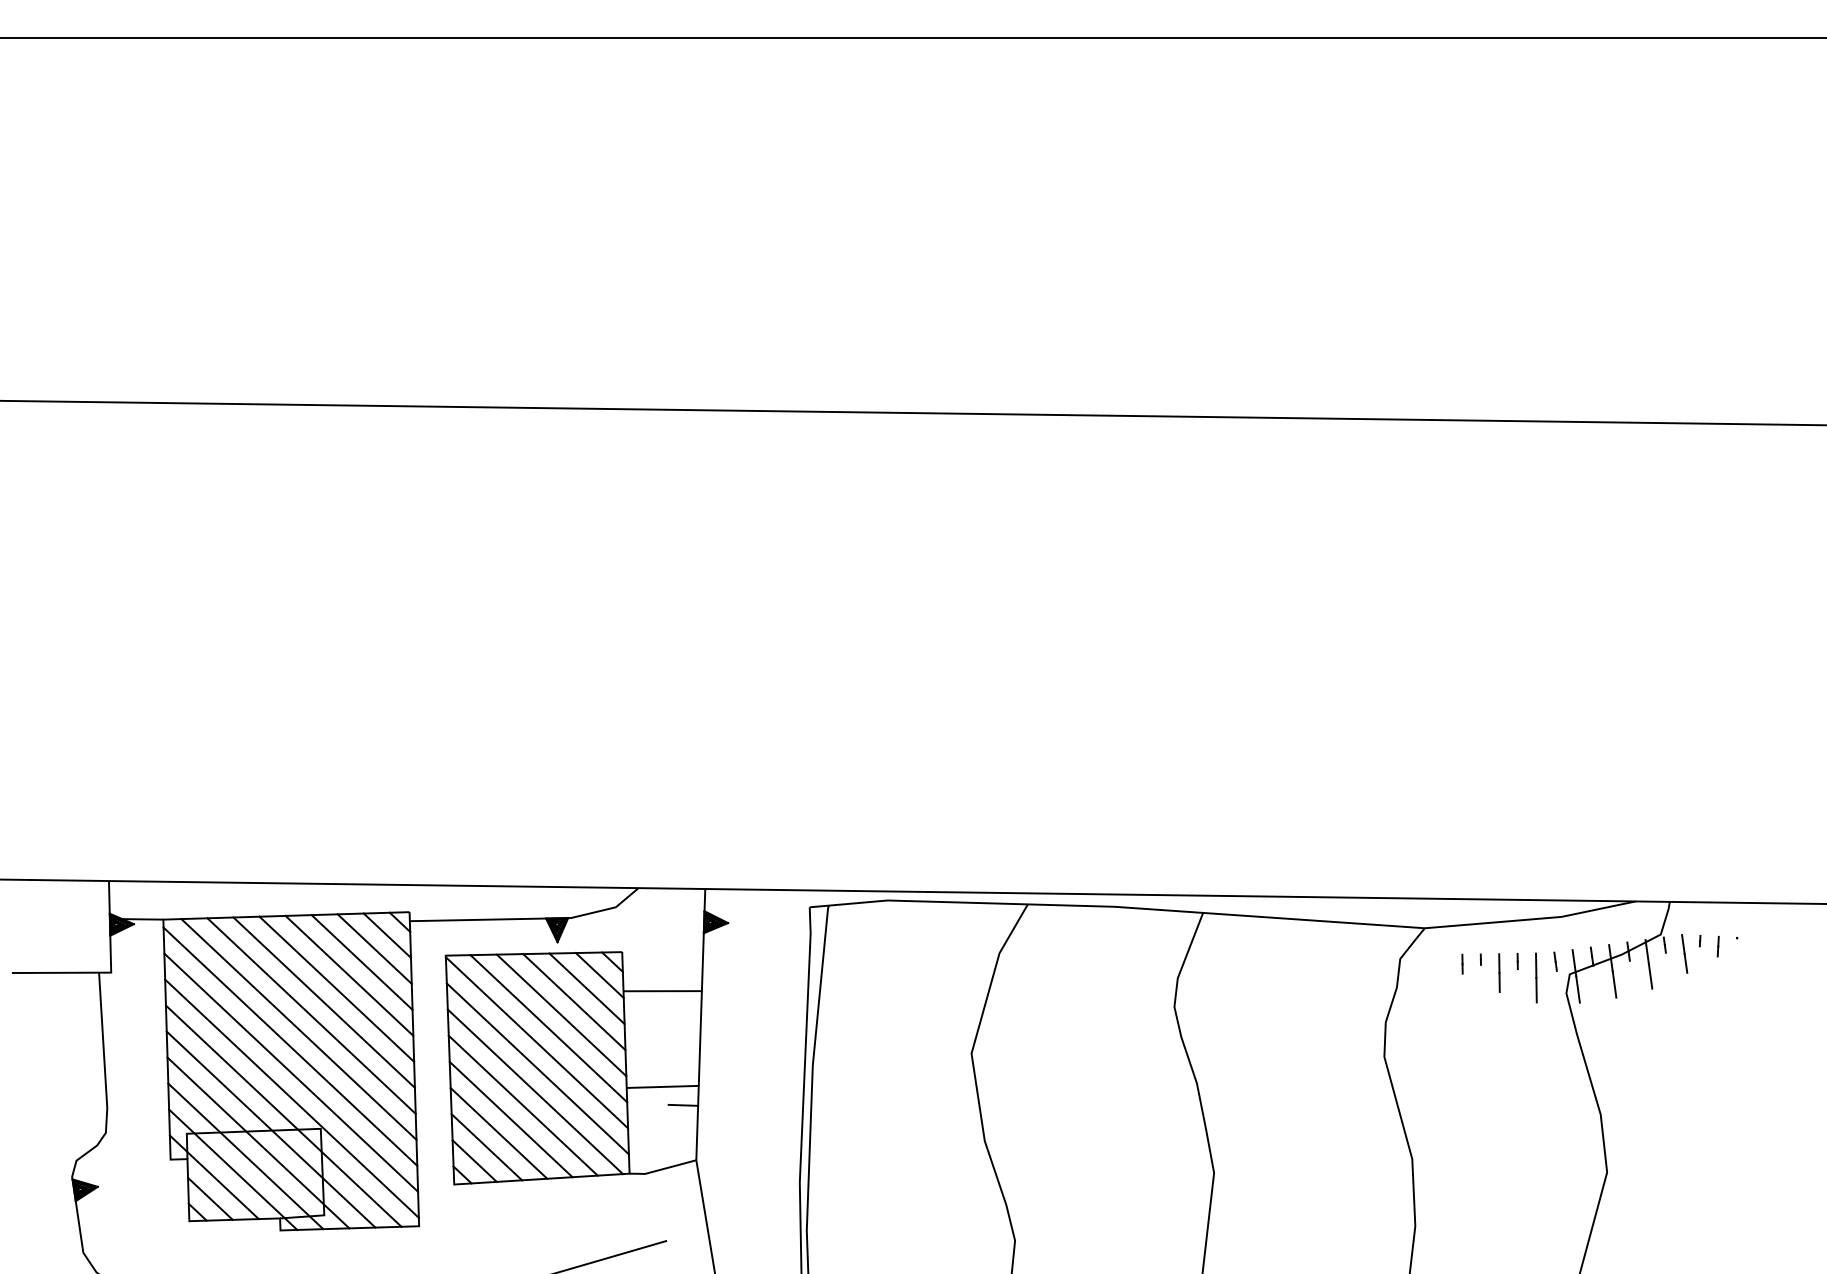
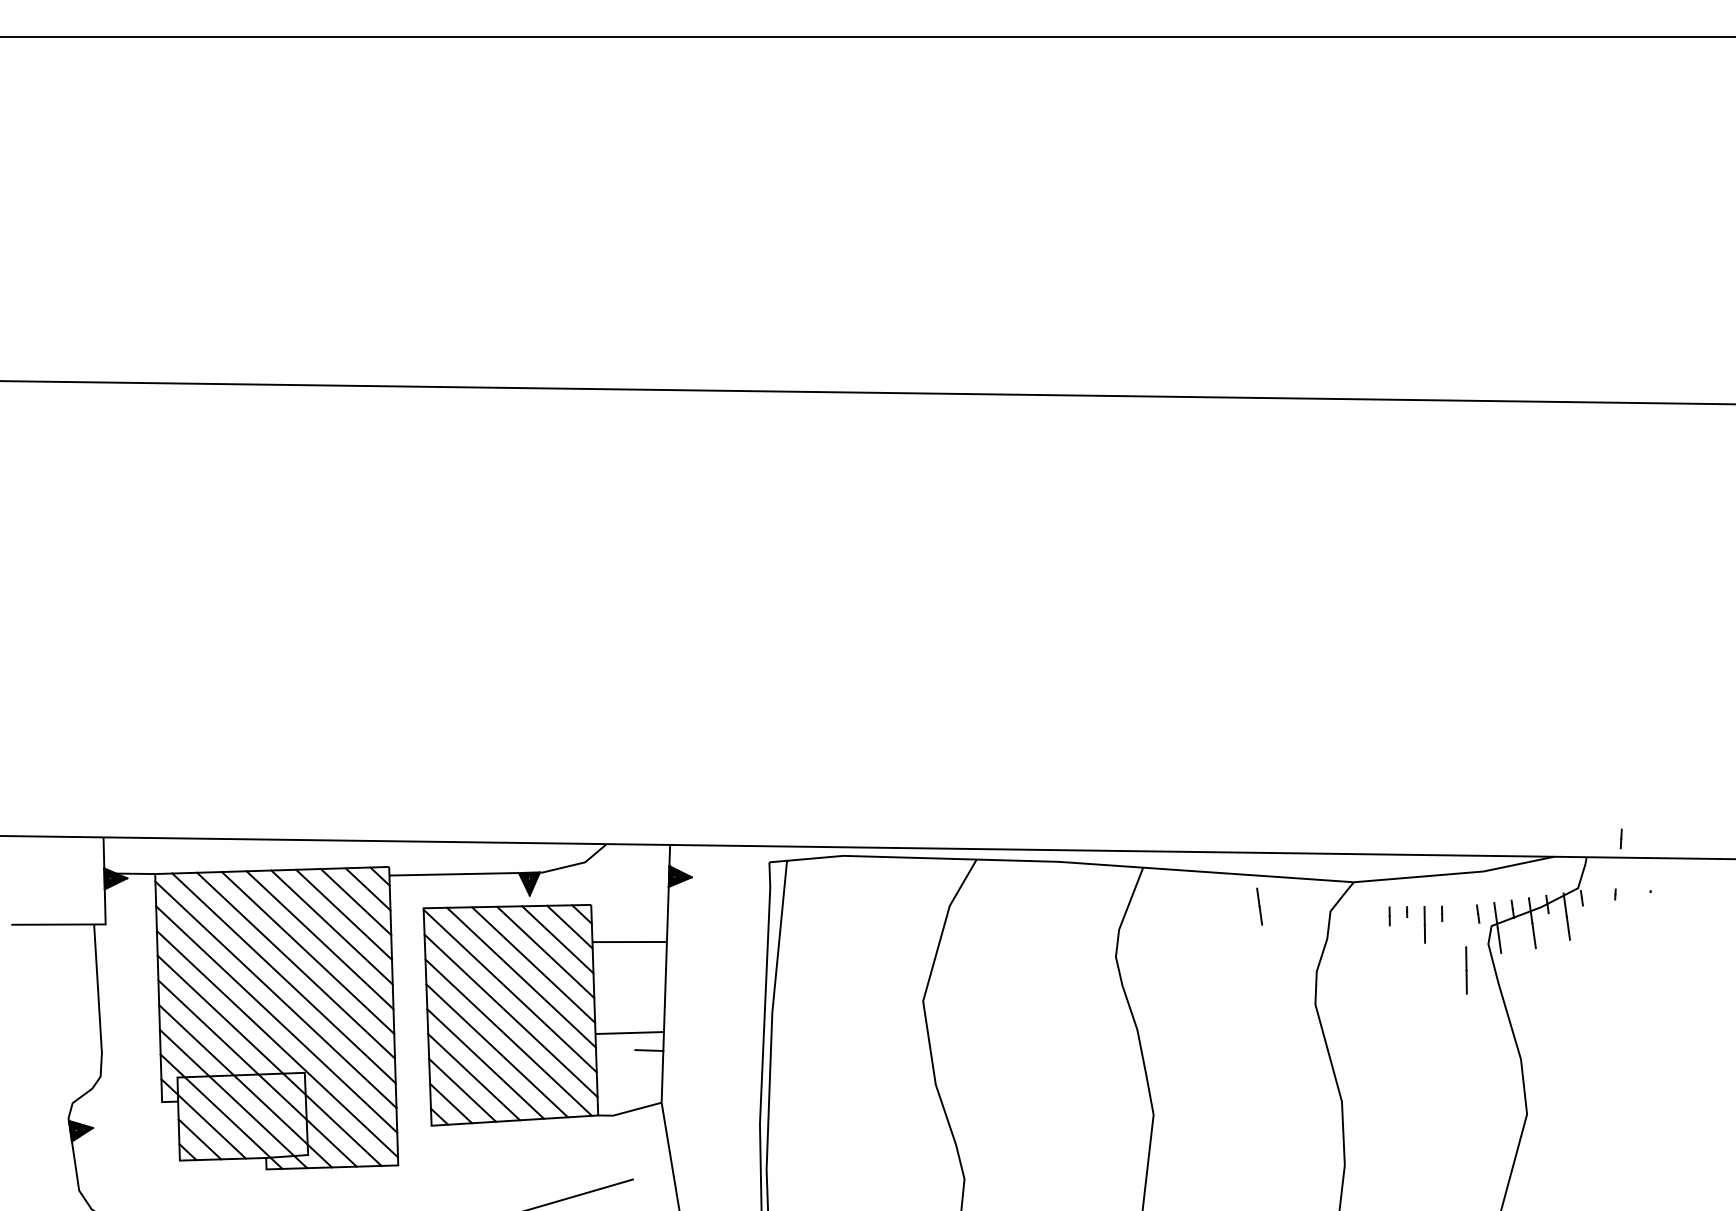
line: (1717, 946) -> (1620, 838), moved
line: (1684, 953) -> (1259, 906), moved
line: (1536, 977) -> (1466, 969), moved

